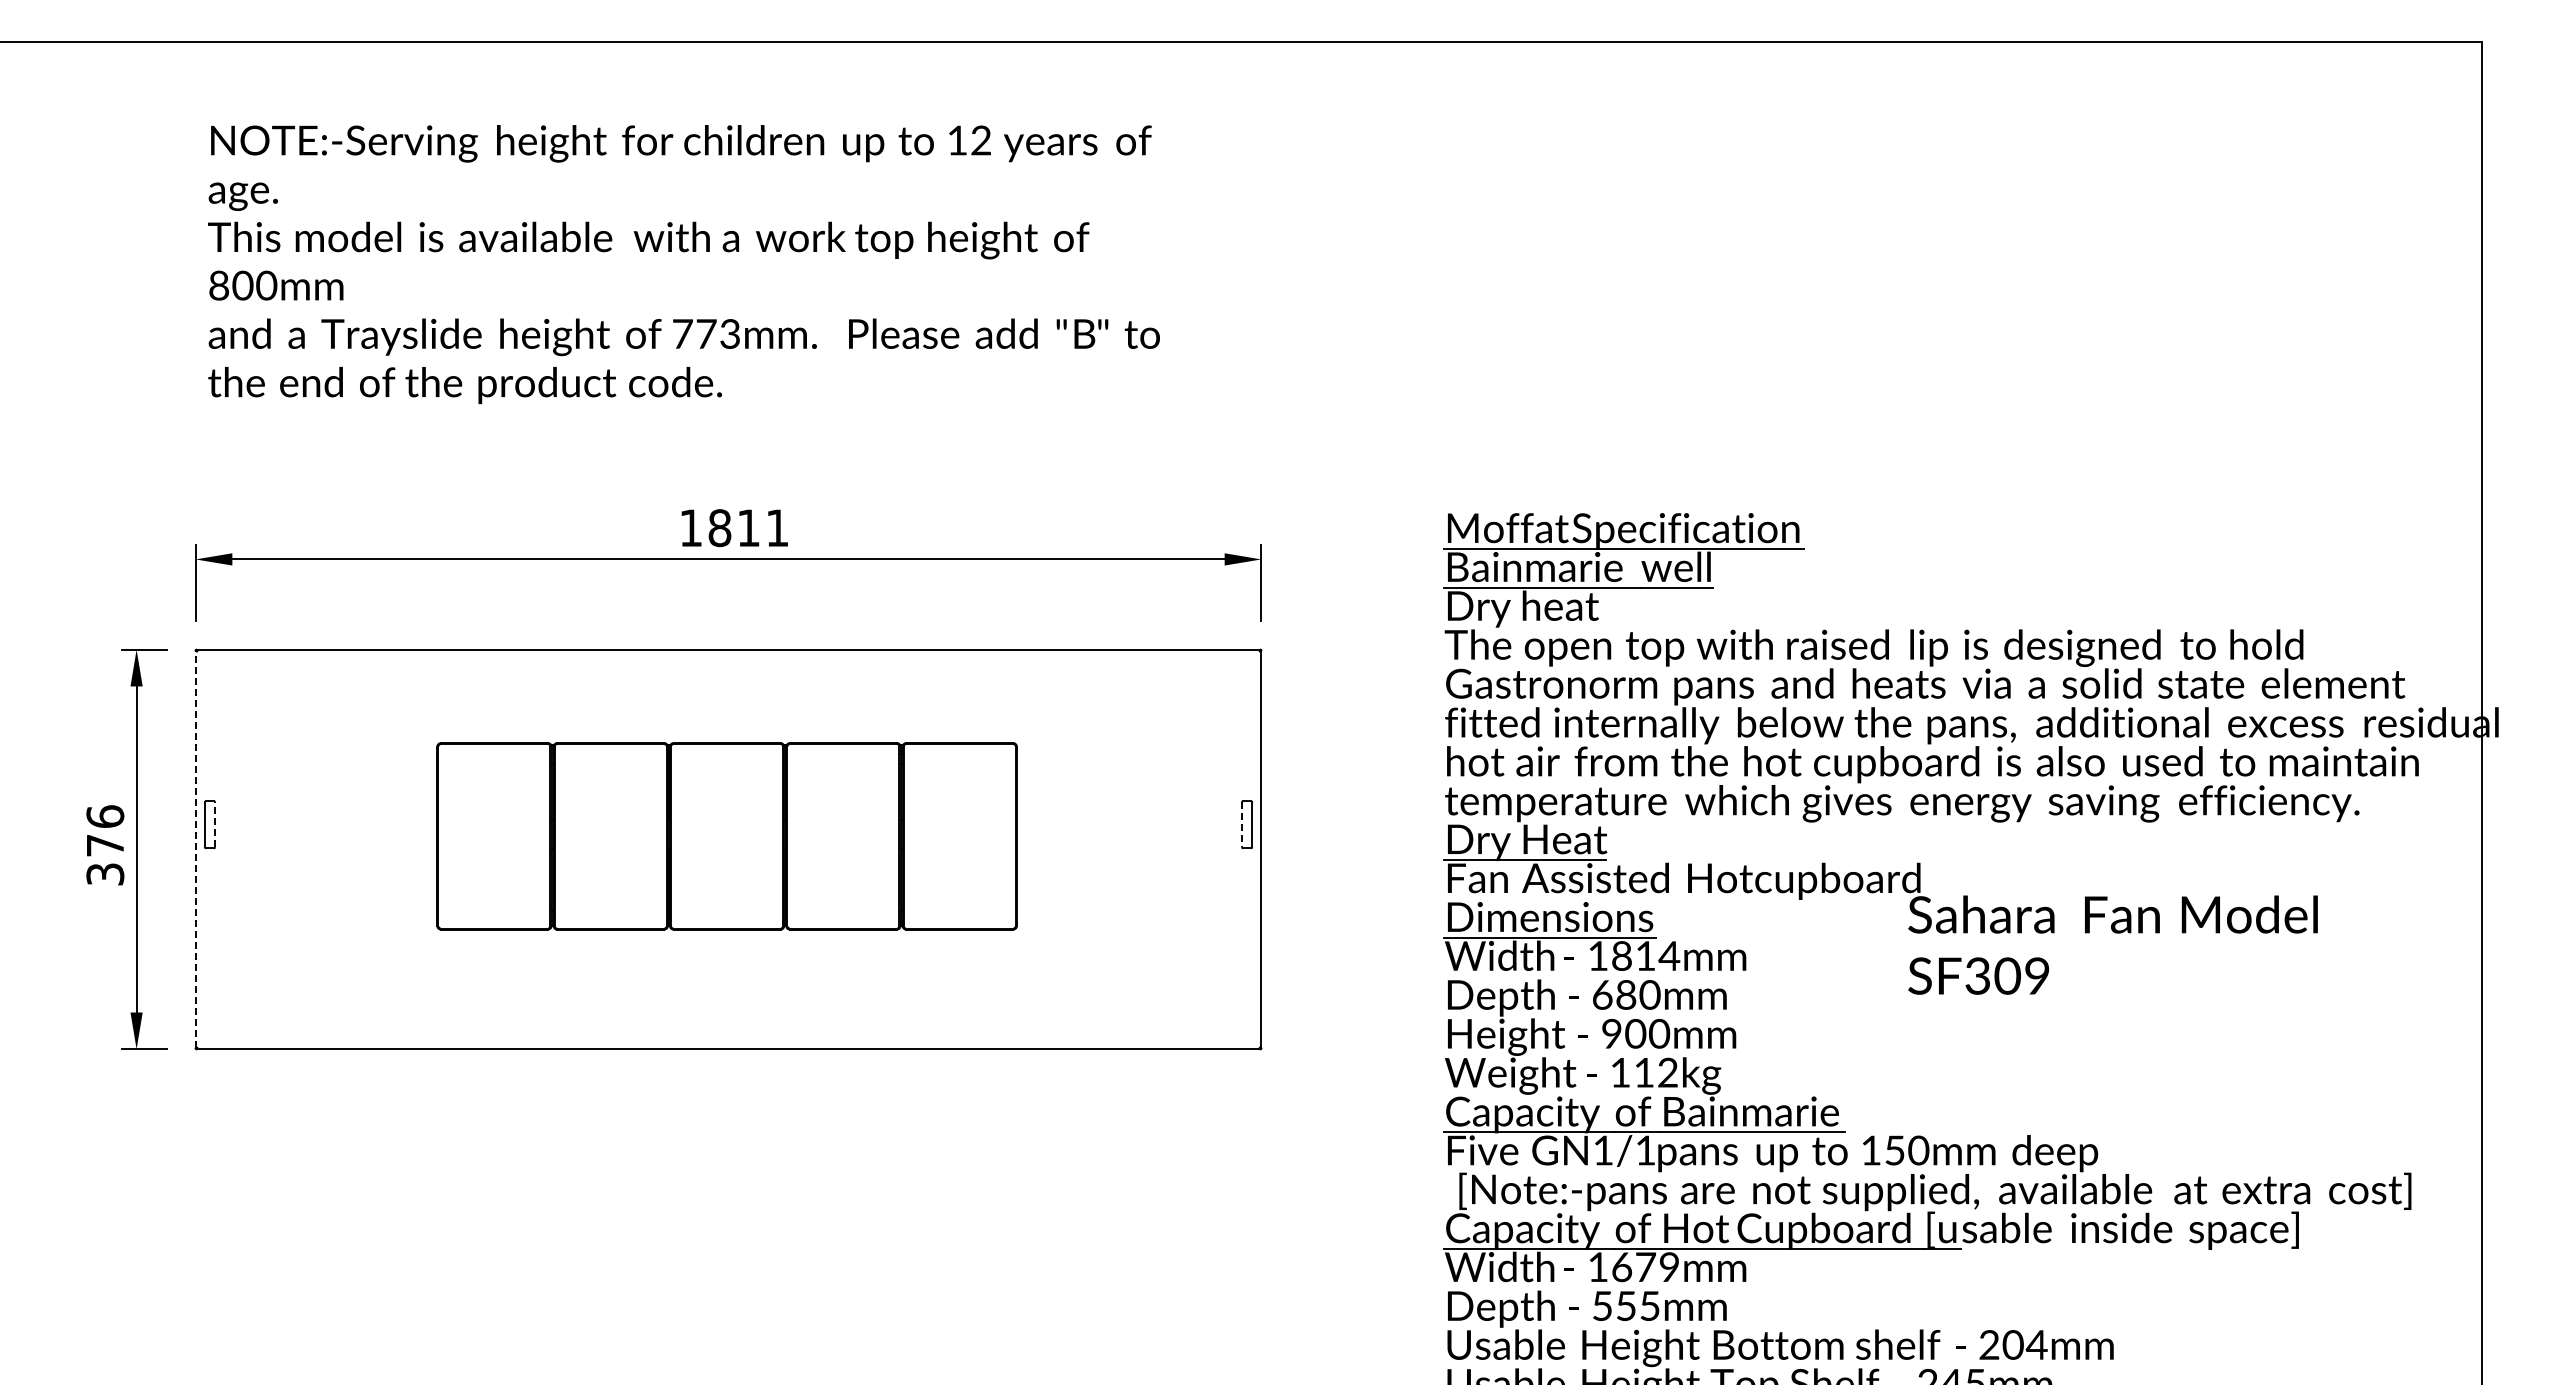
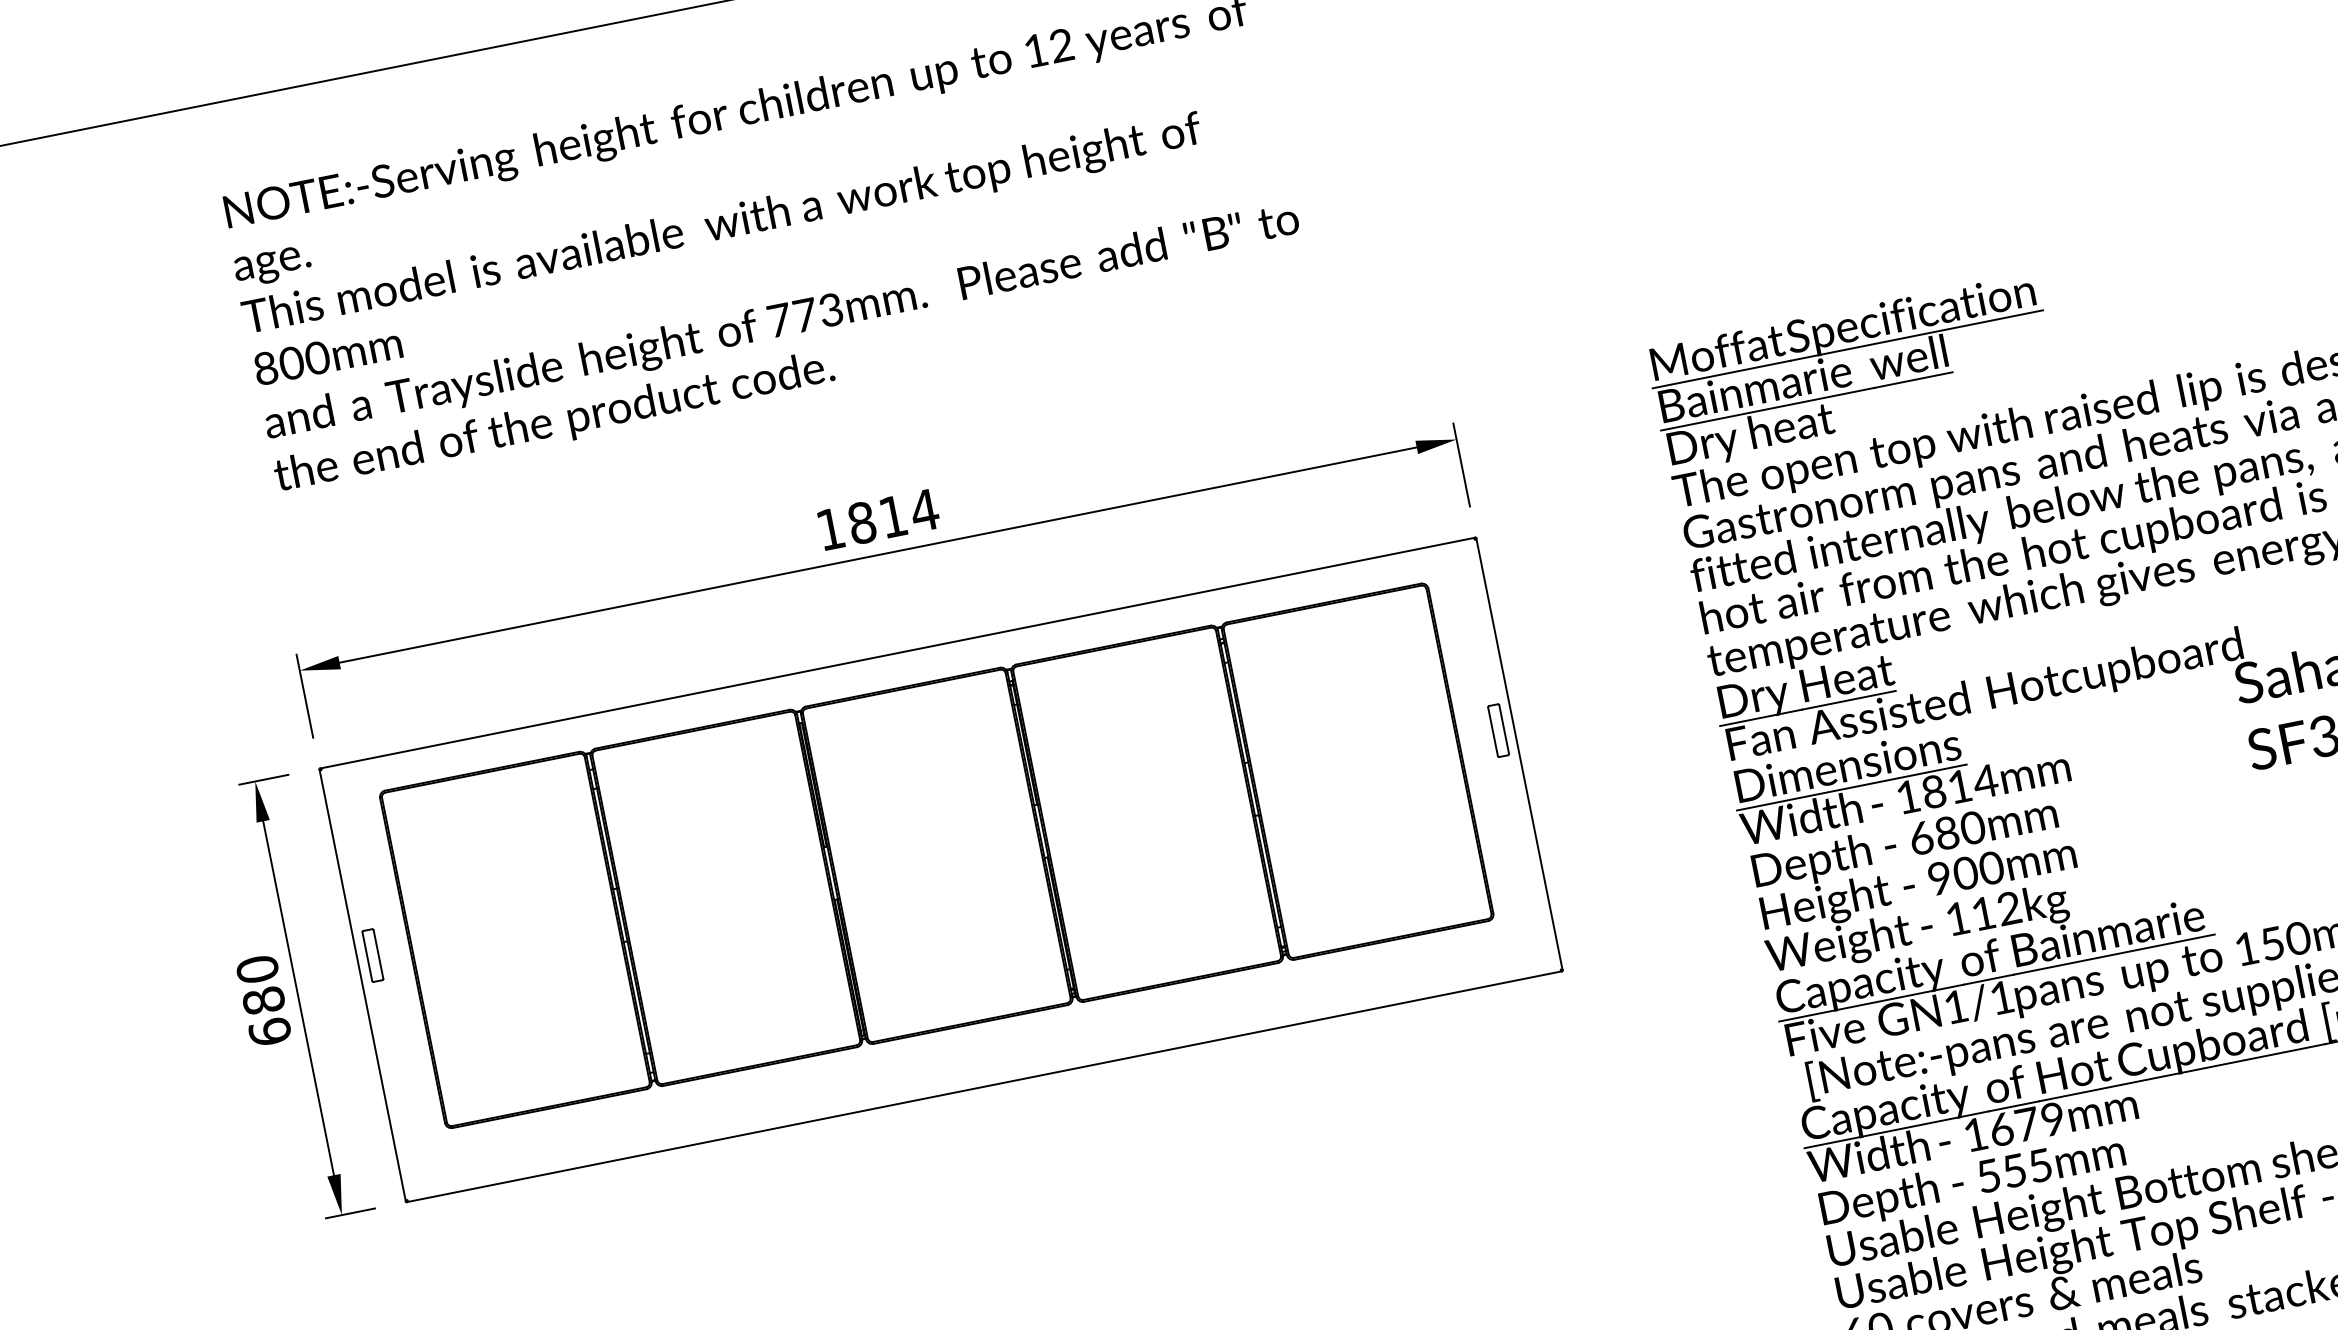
text: (777, 527) -> (924, 509), 1811 -> 1814
line: (215, 824) -> (378, 954), dashed -> solid
line: (1241, 825) -> (1492, 732), dashed -> solid
part: (726, 836) -> (936, 856), size x1.67
text: (105, 845) -> (263, 1000), 376 -> 680
line: (195, 849) -> (362, 985), dashed -> solid

